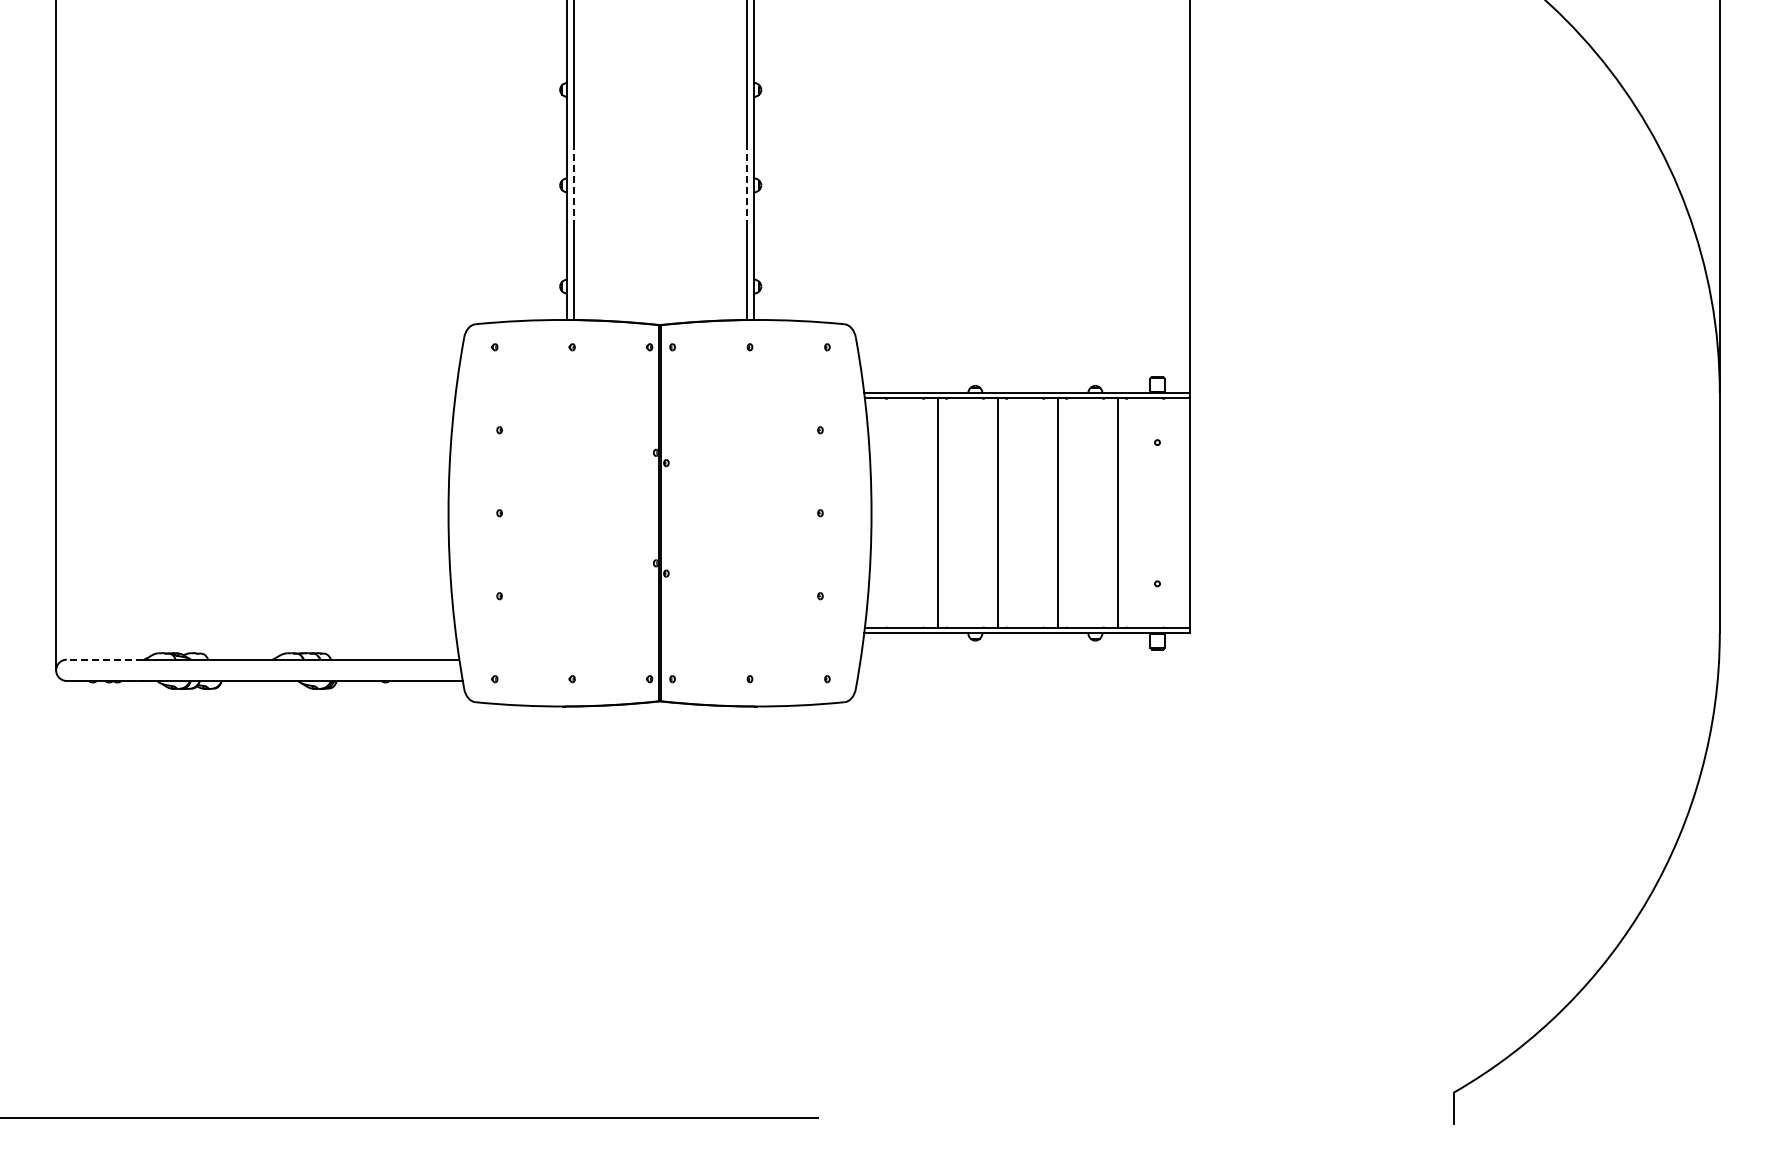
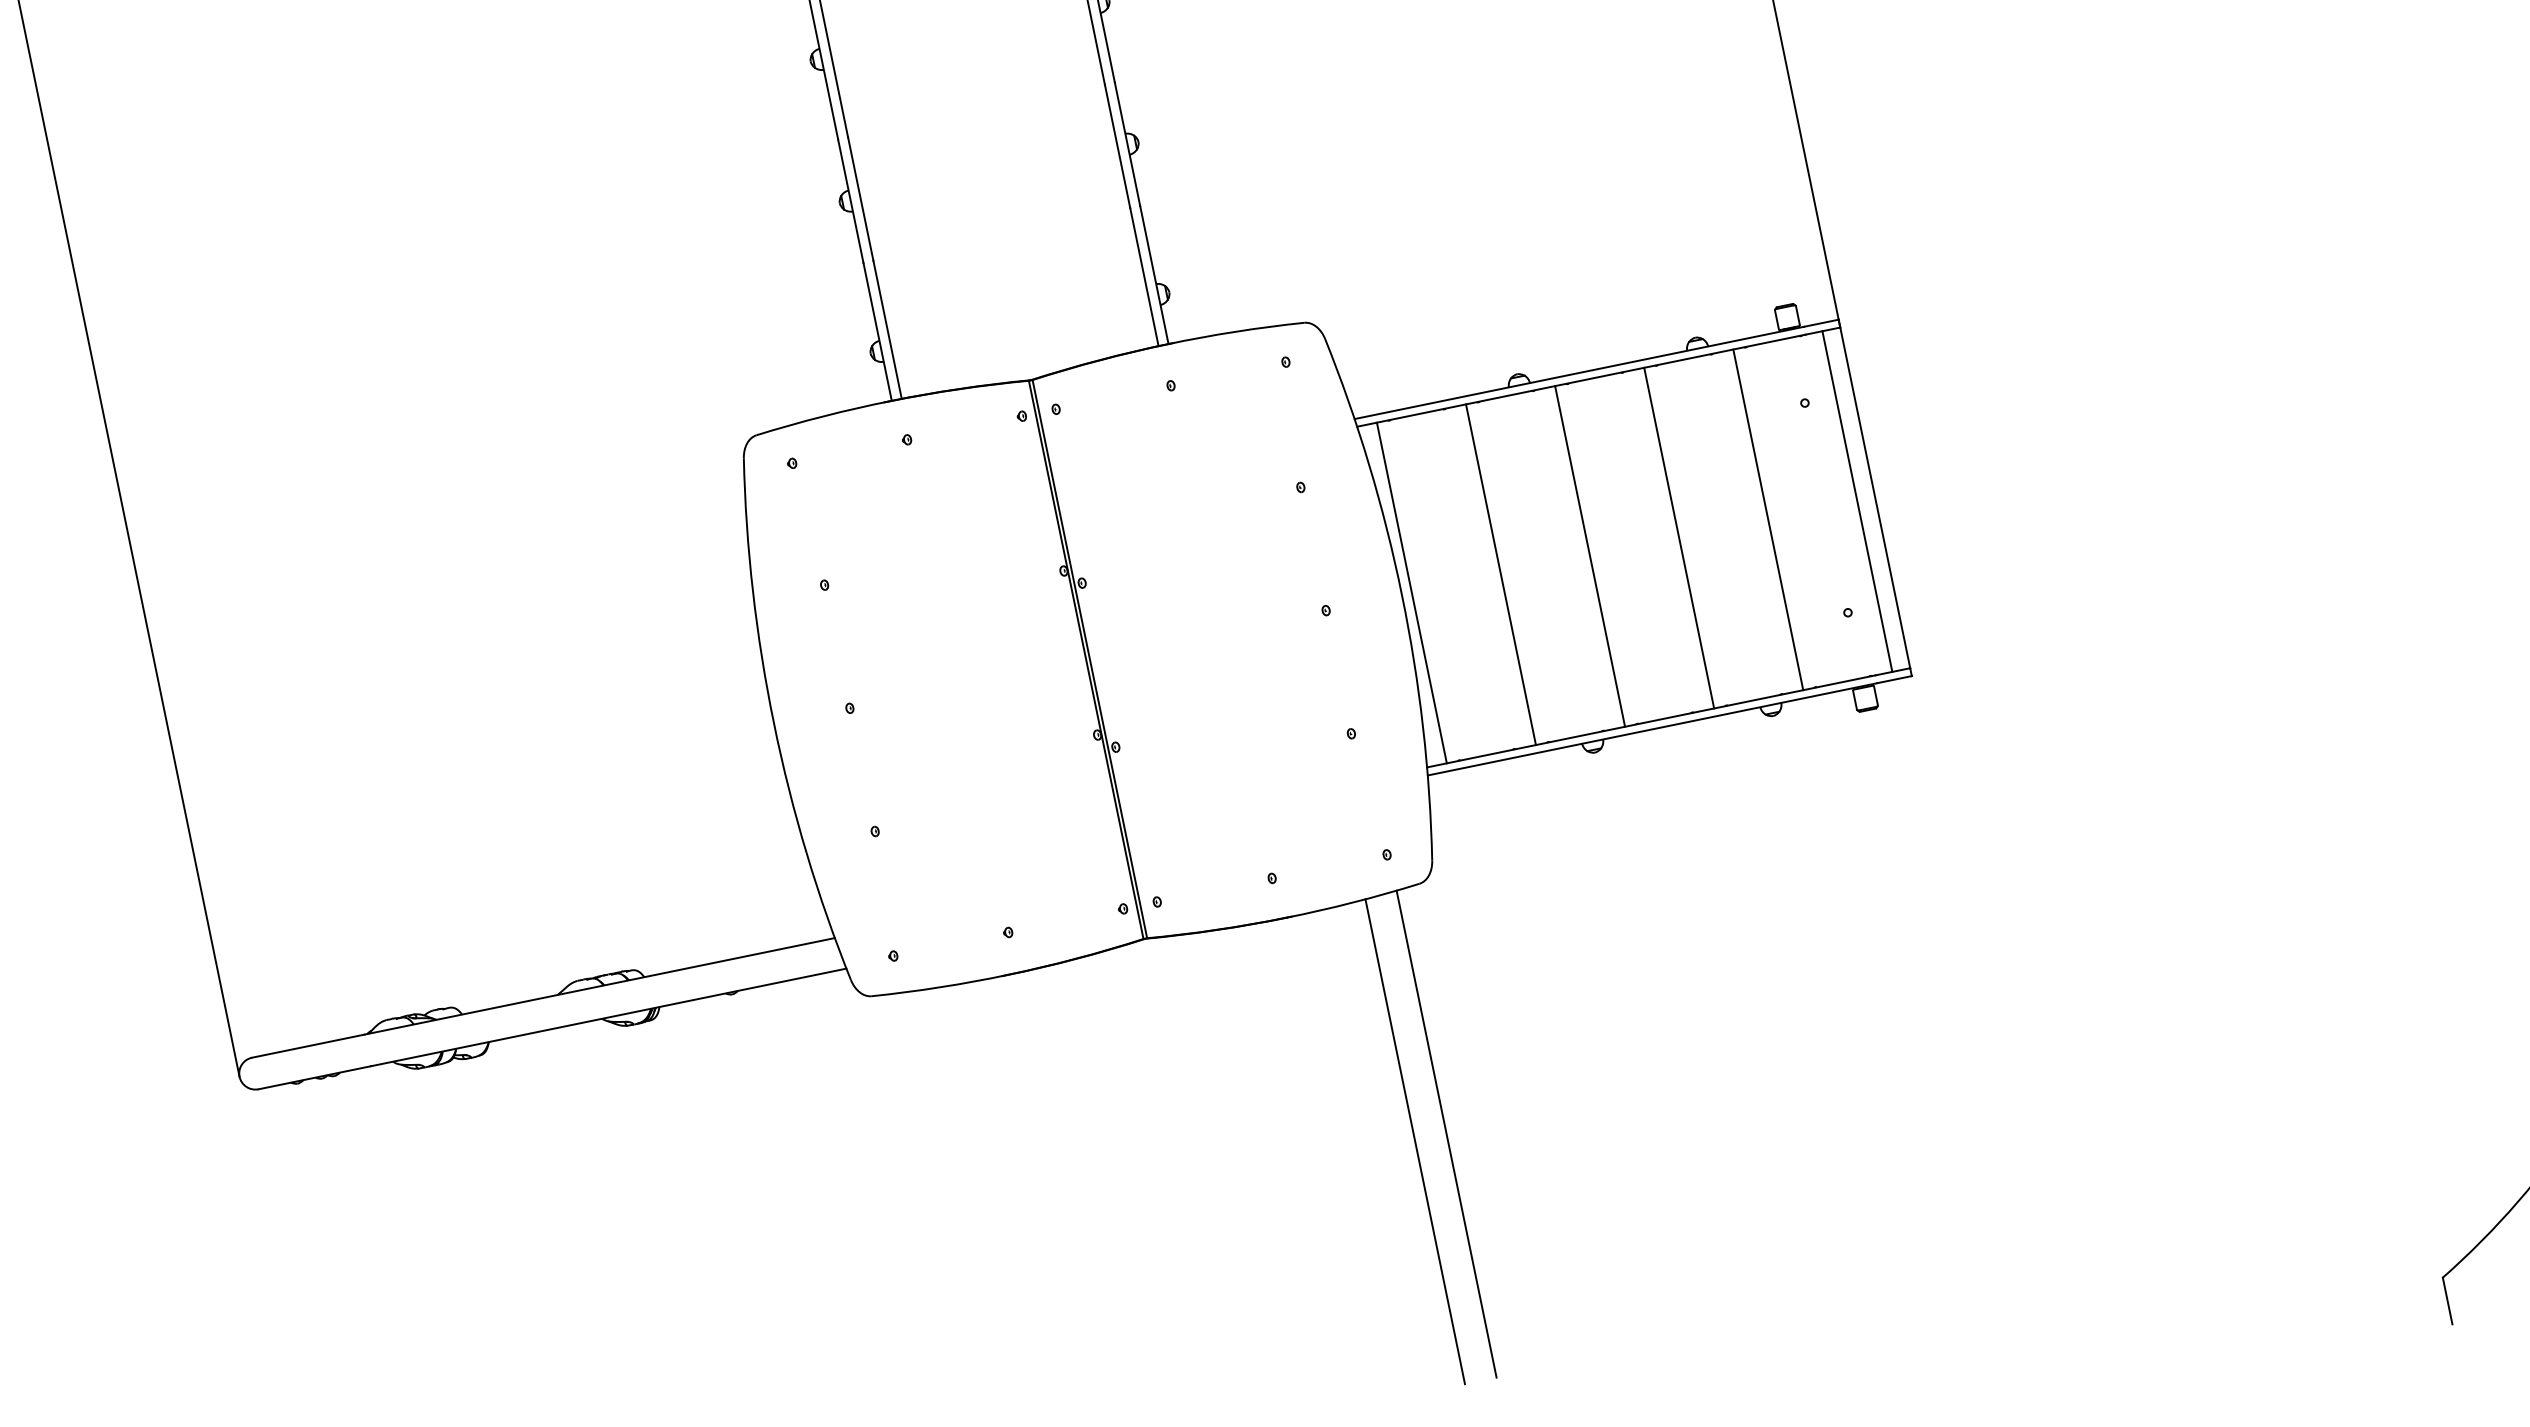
line: (574, 185) -> (861, 199), dashed -> solid
line: (747, 185) -> (1118, 146), dashed -> solid
line: (878, 512) -> (1412, 591), added
line: (1178, 512) -> (1857, 500), added
line: (104, 659) -> (307, 1045), dashed -> solid
line: (828, 867) -> (1446, 1134), added
line: (807, 868) -> (1415, 1141), added

